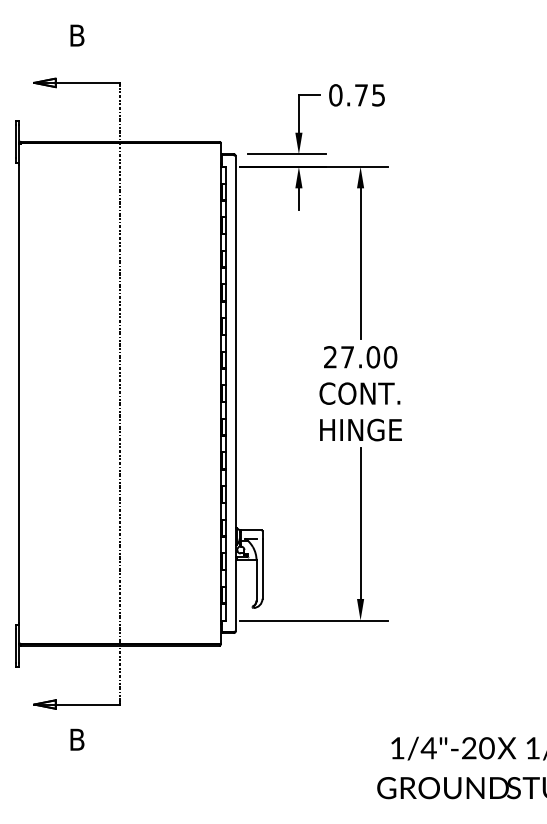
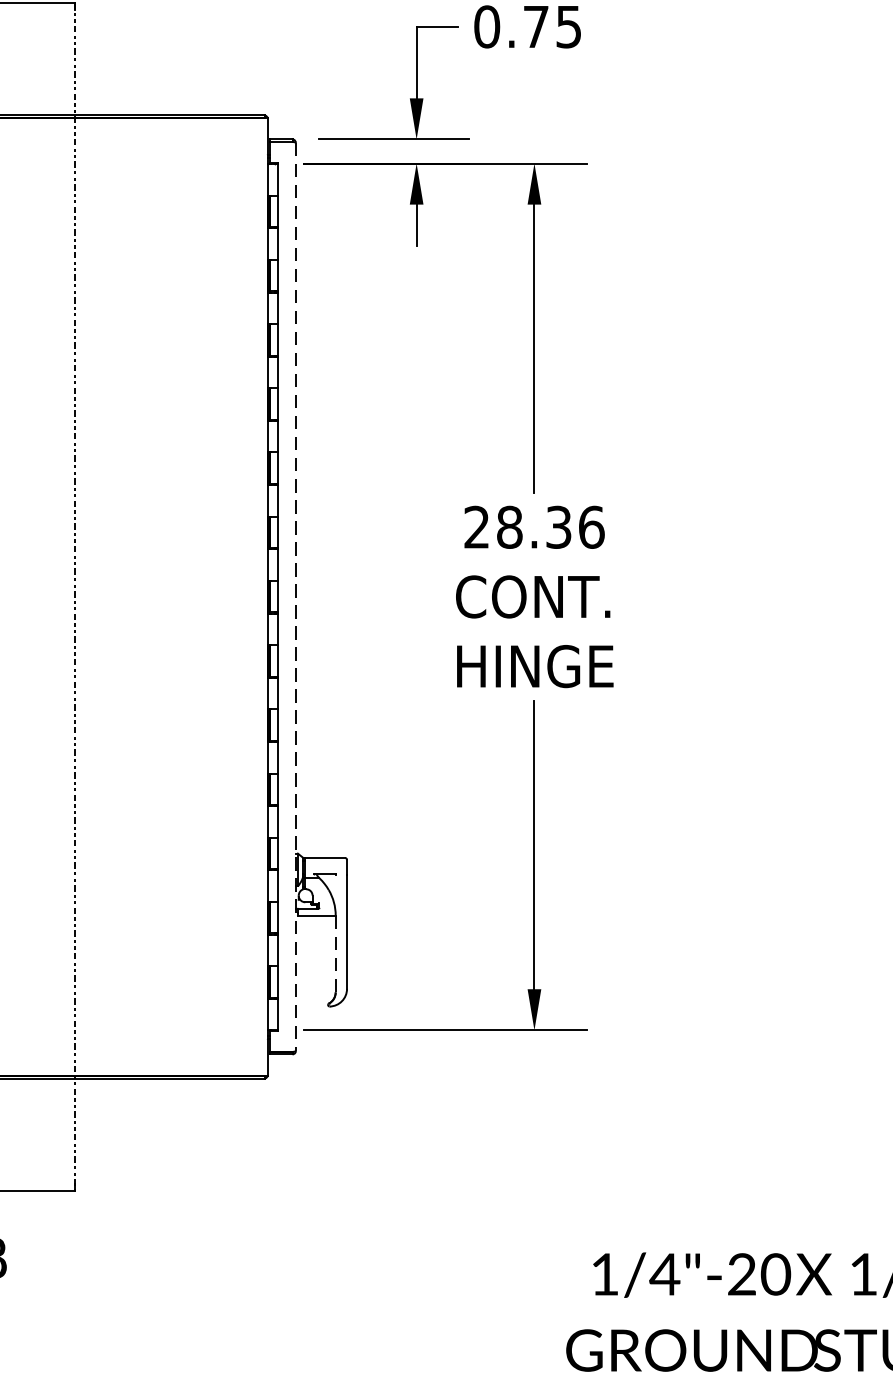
text: (369, 357) -> (551, 527), 27.00 -> 28.36
line: (235, 393) -> (295, 596), solid -> dashed
line: (256, 580) -> (335, 953), solid -> dashed

